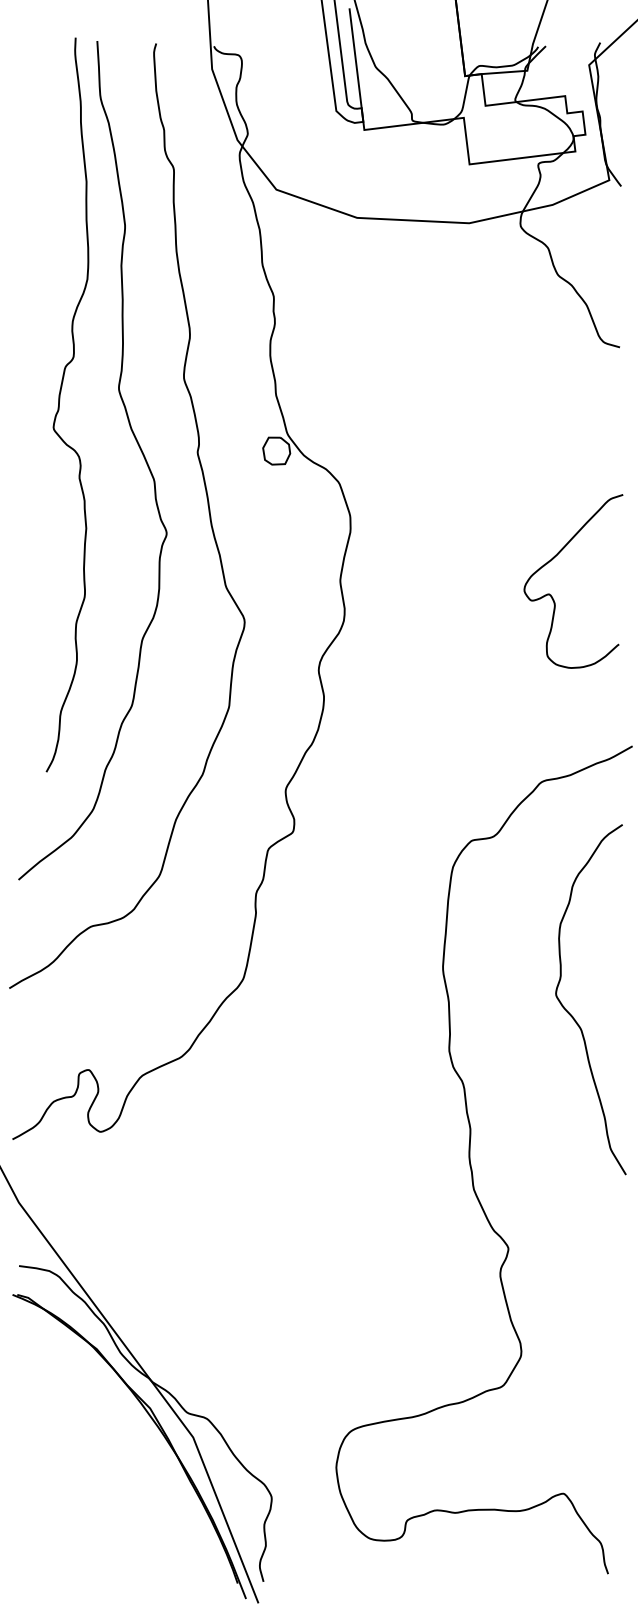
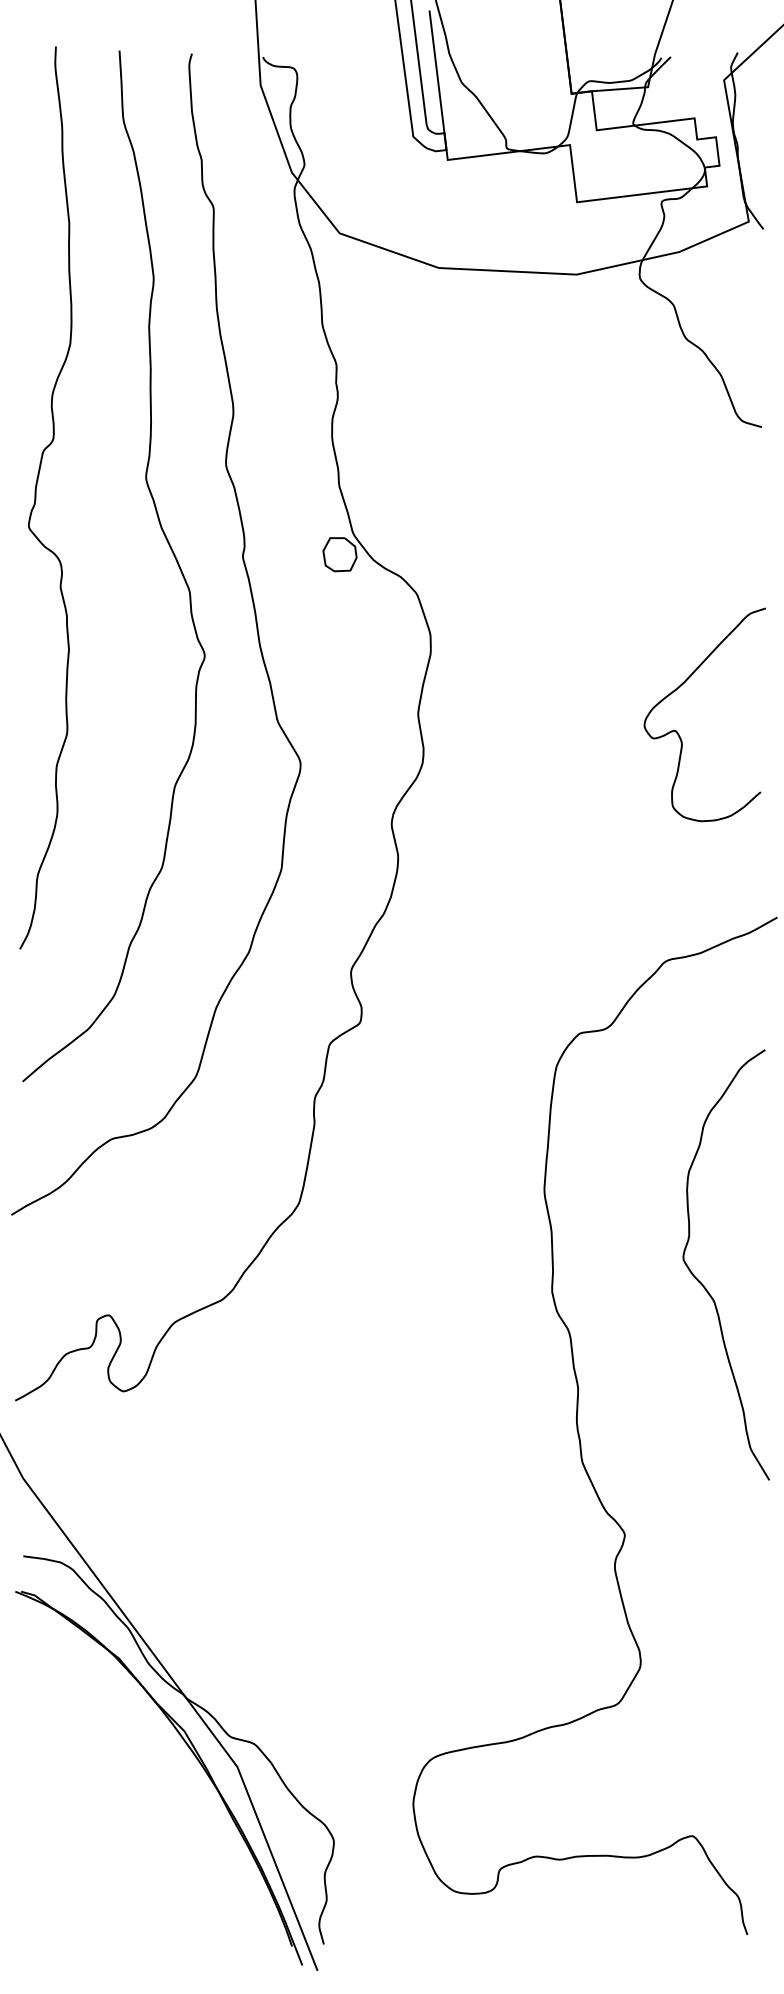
curve: (59, 404) -> (36, 497), moved
curve: (573, 1016) -> (704, 1285), moved

